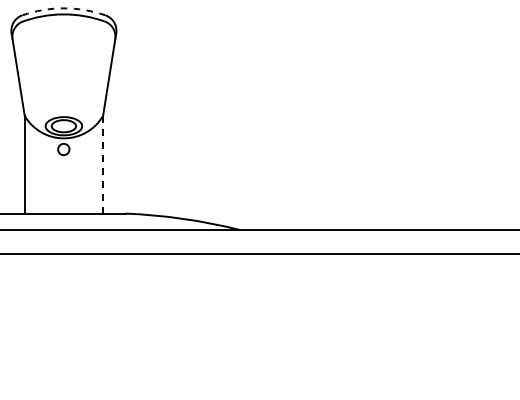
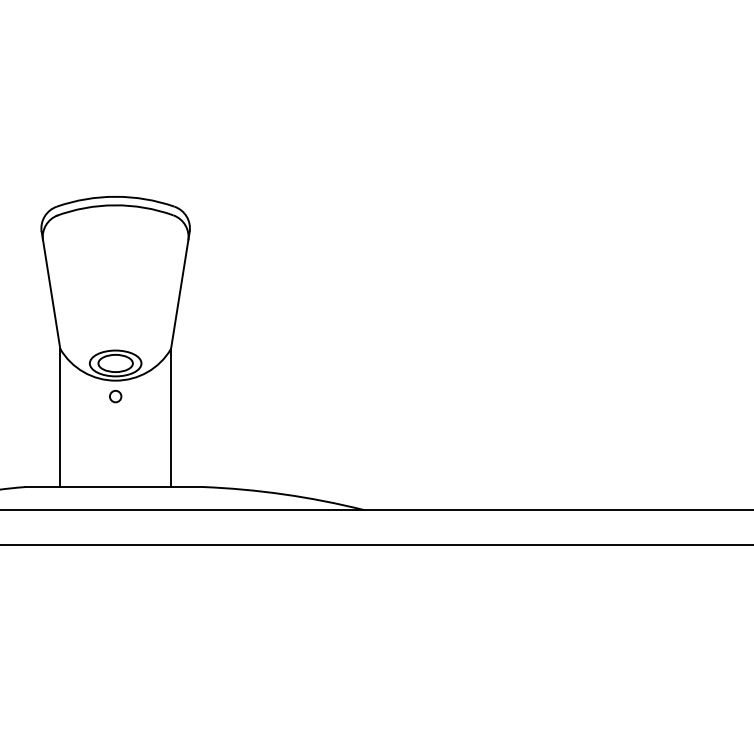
arc: (63, 8) -> (115, 196), dashed -> solid
circle: (63, 149) -> (115, 396), size x0.71
line: (103, 165) -> (171, 418), dashed -> solid

